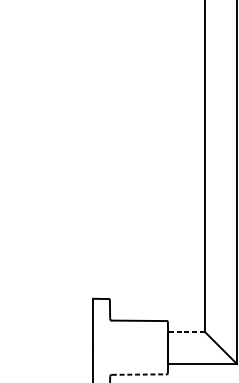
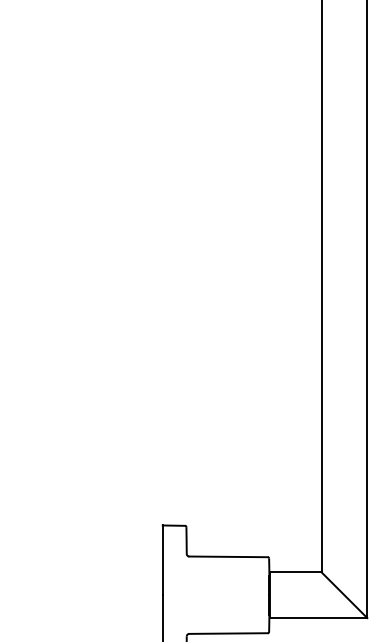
line: (186, 331) -> (295, 572), dashed -> solid
line: (140, 374) -> (229, 633), dashed -> solid

